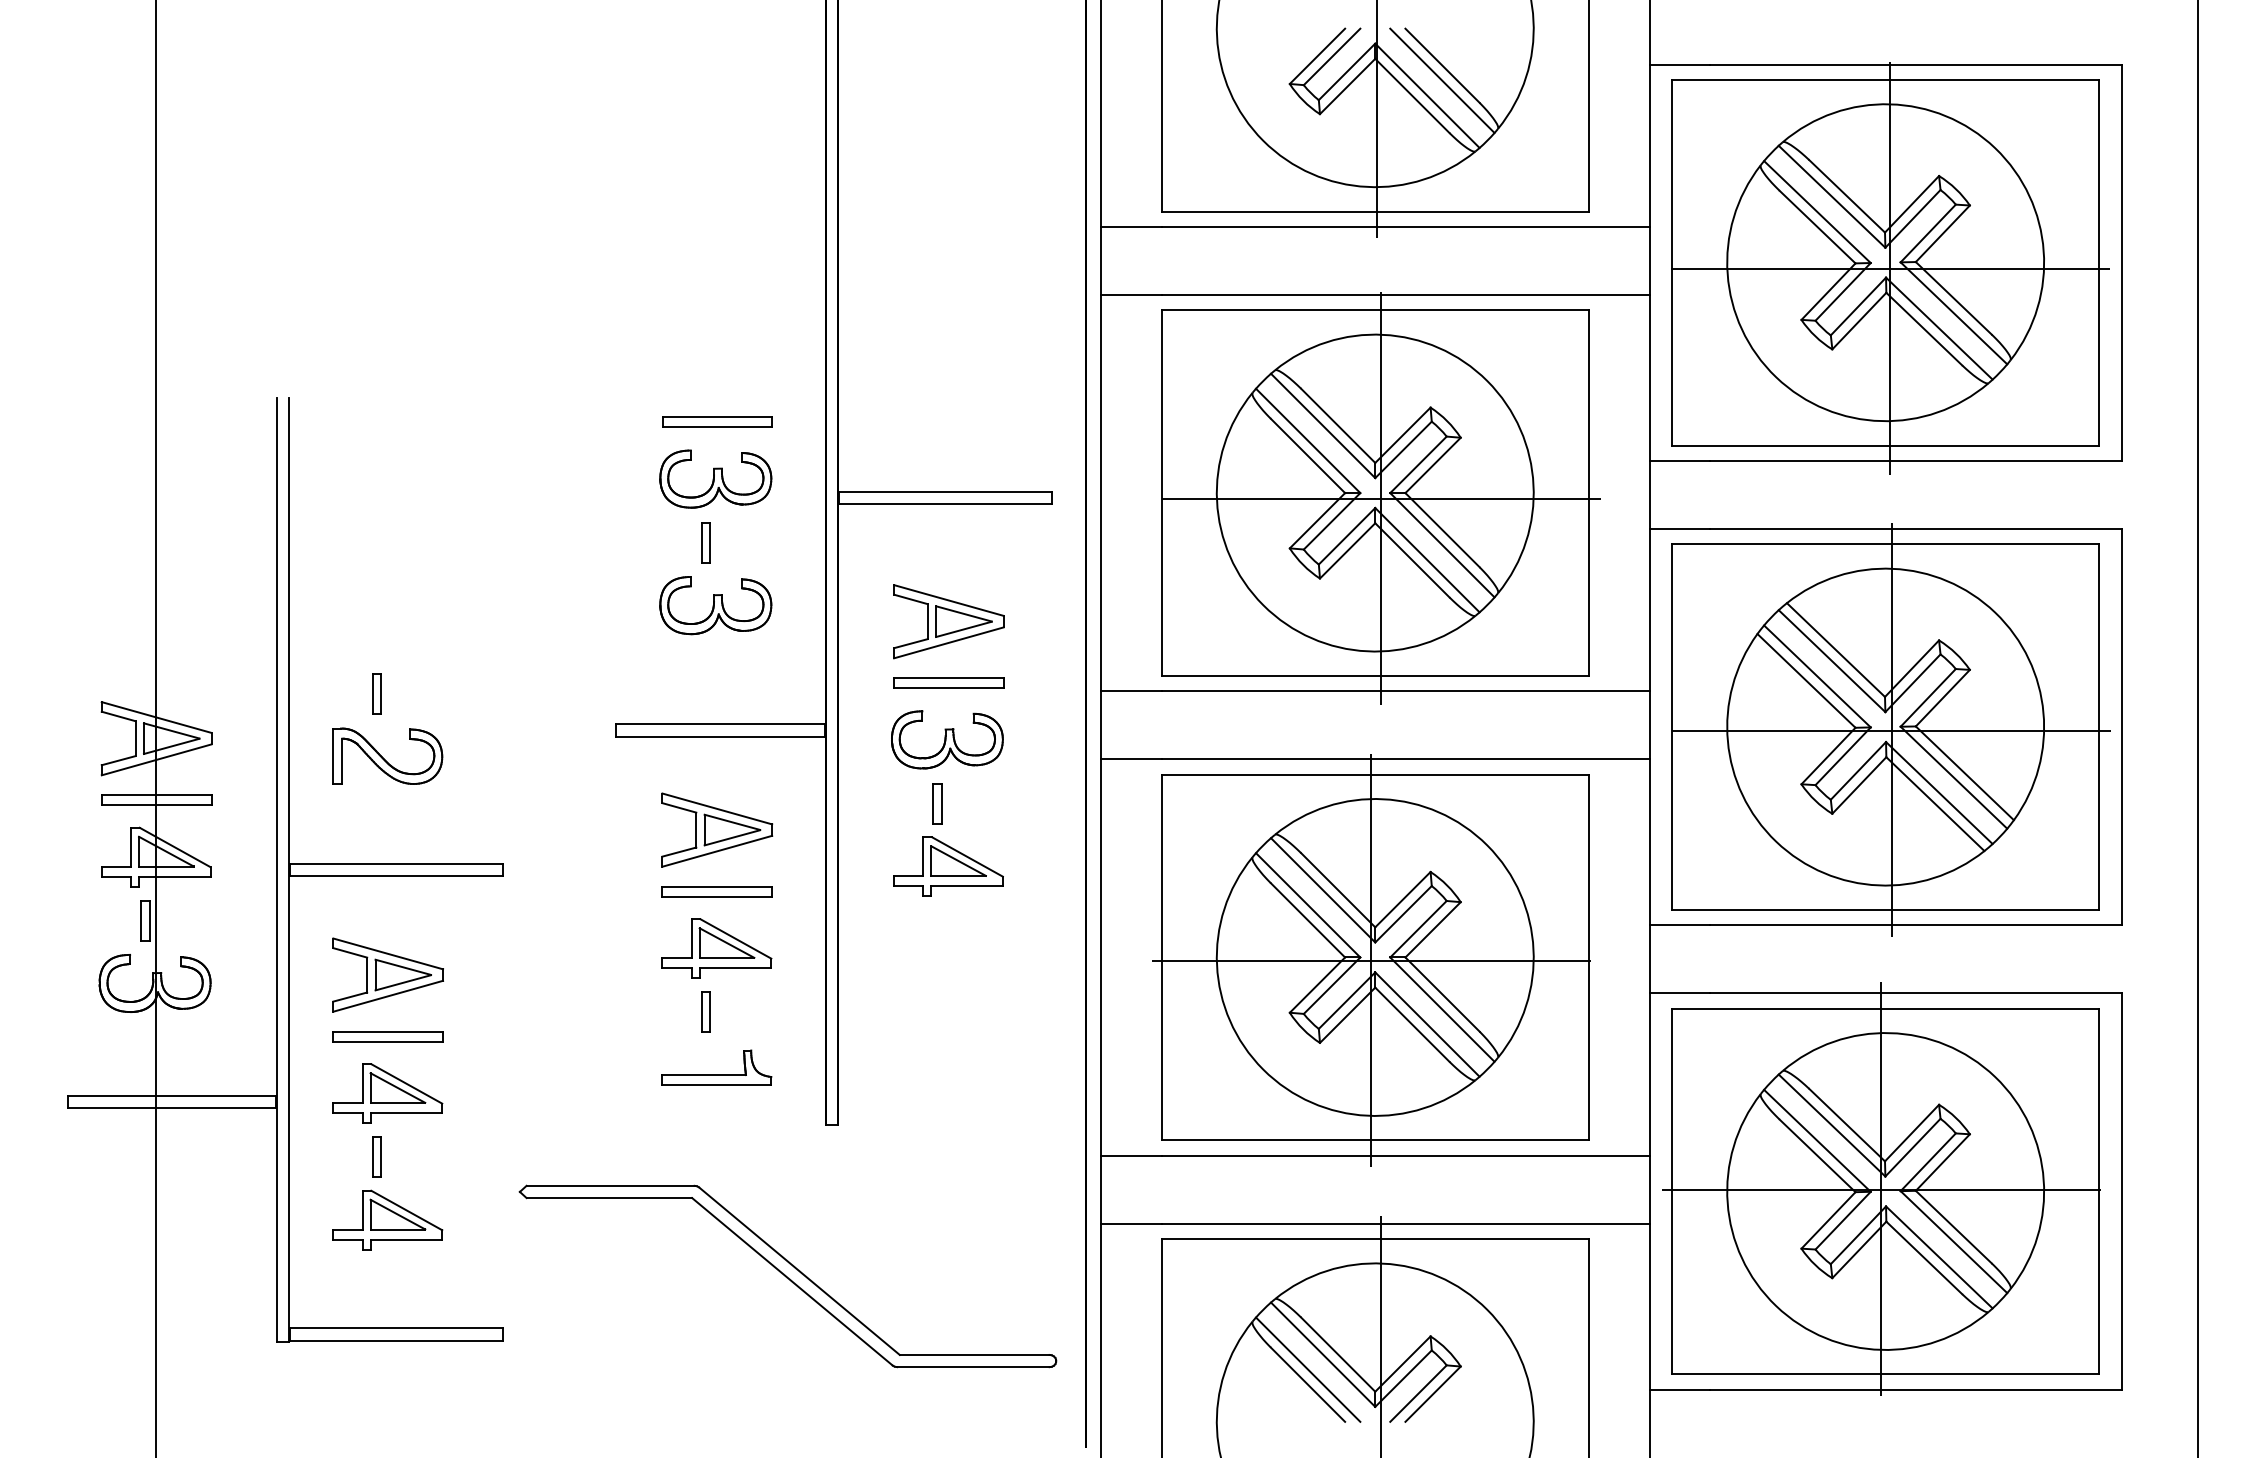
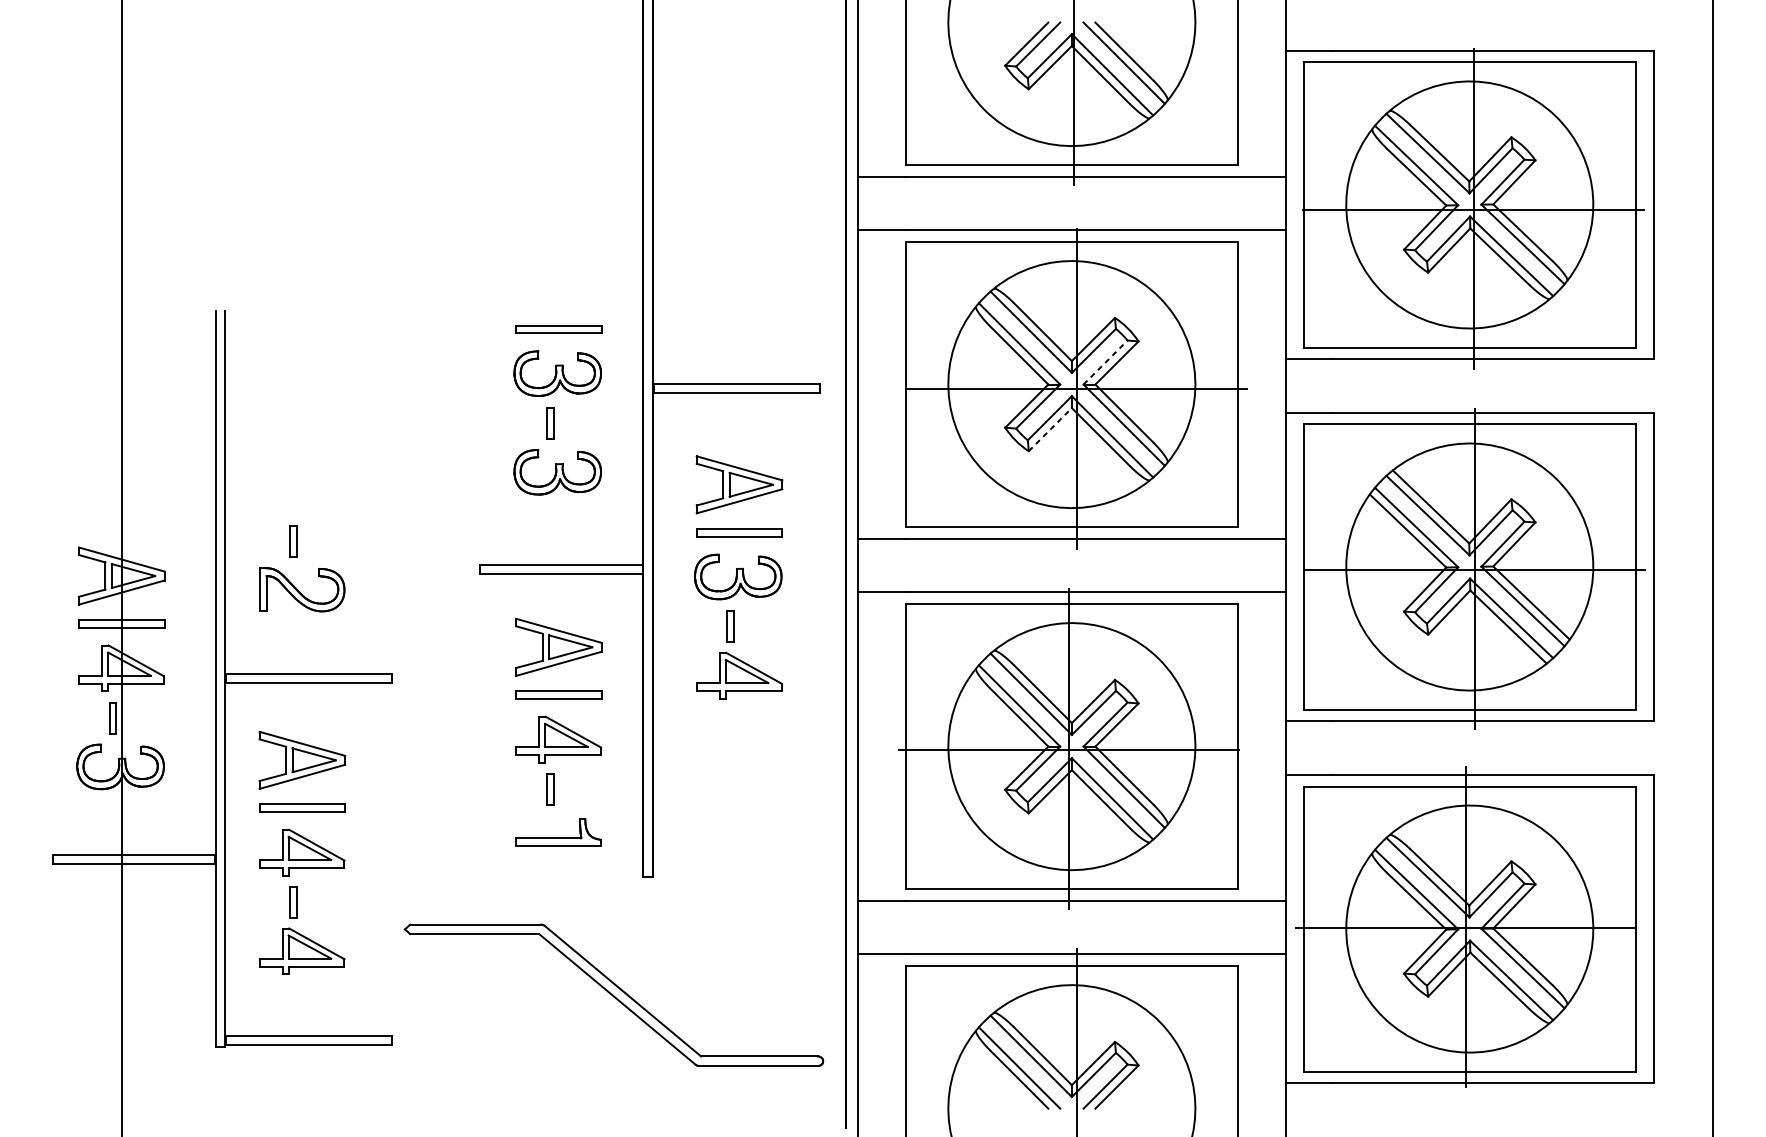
line: (1418, 464) -> (1105, 362), solid -> dashed
line: (1347, 550) -> (1050, 429), solid -> dashed

